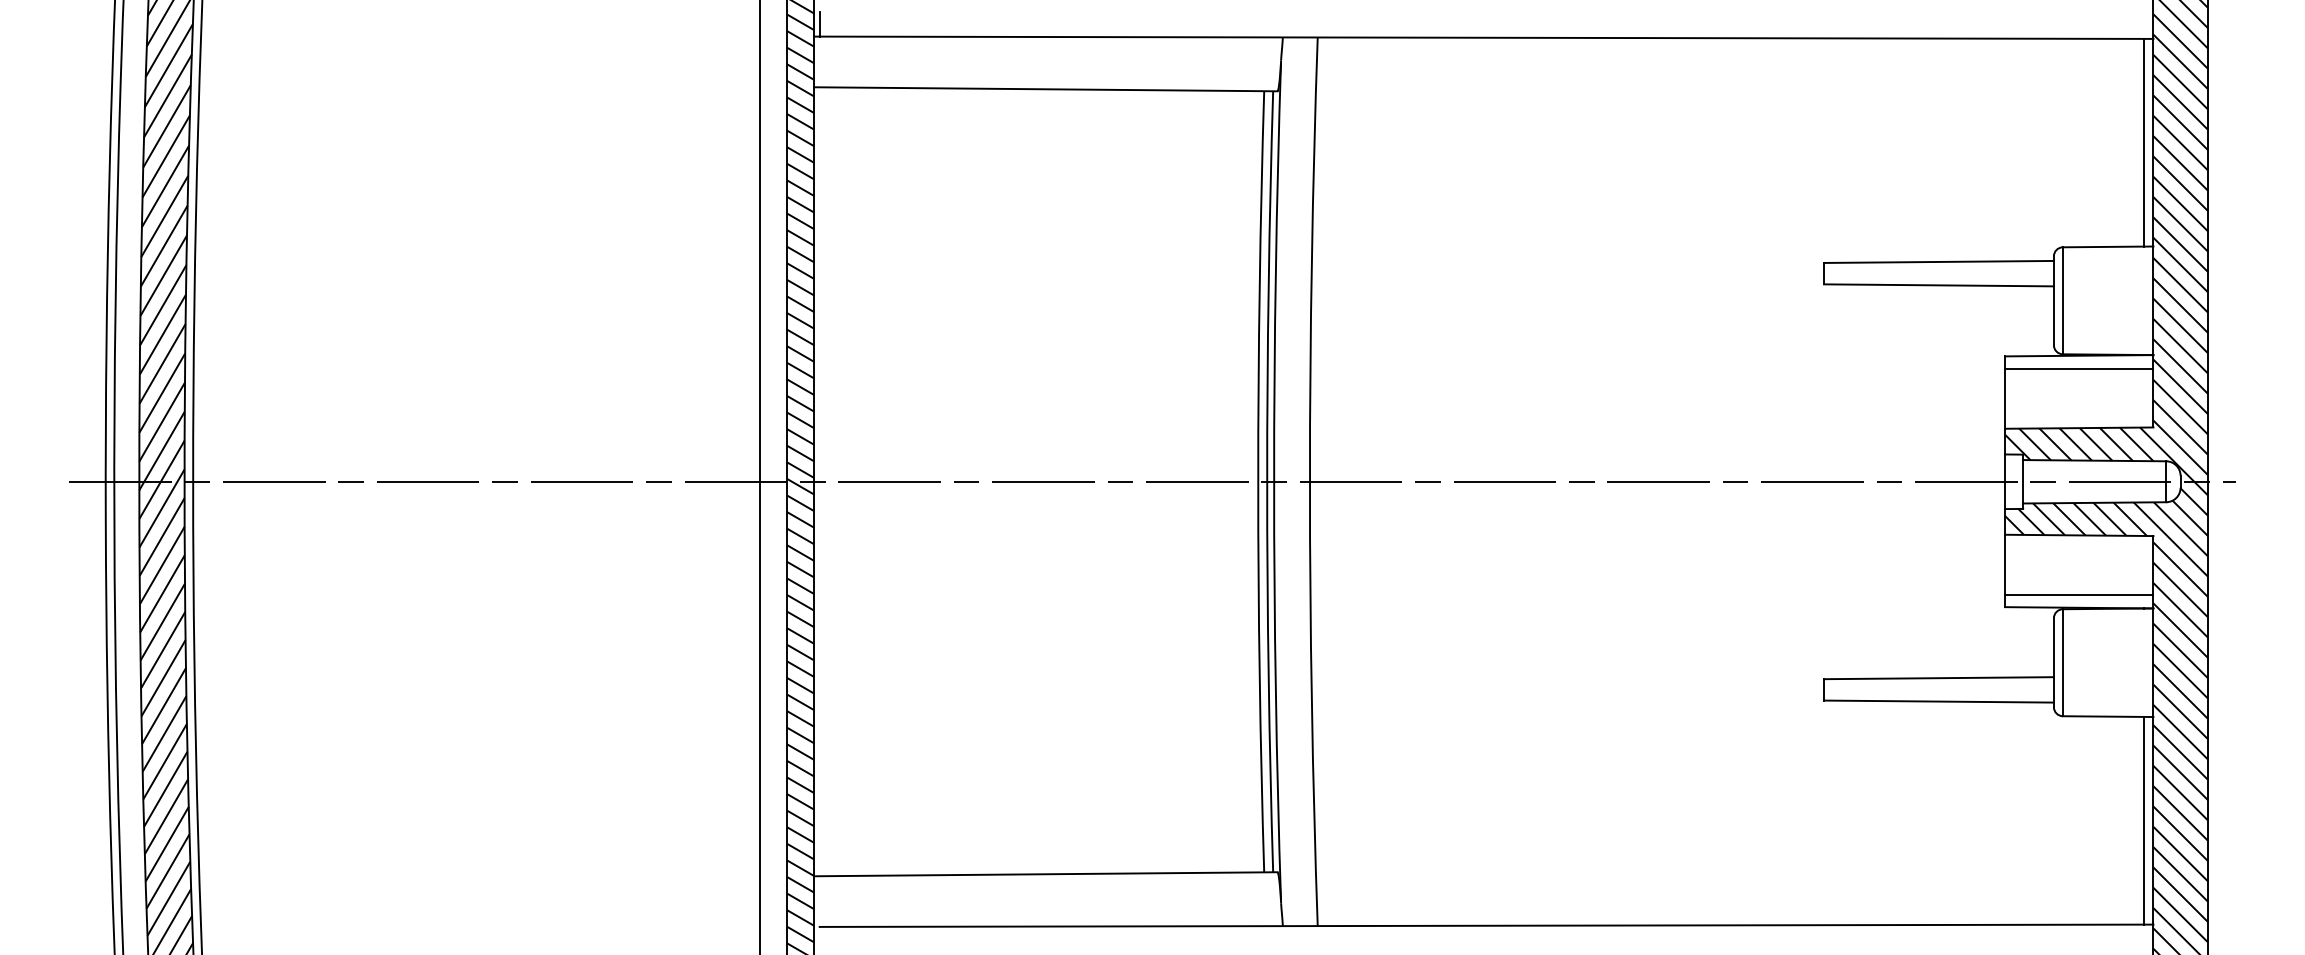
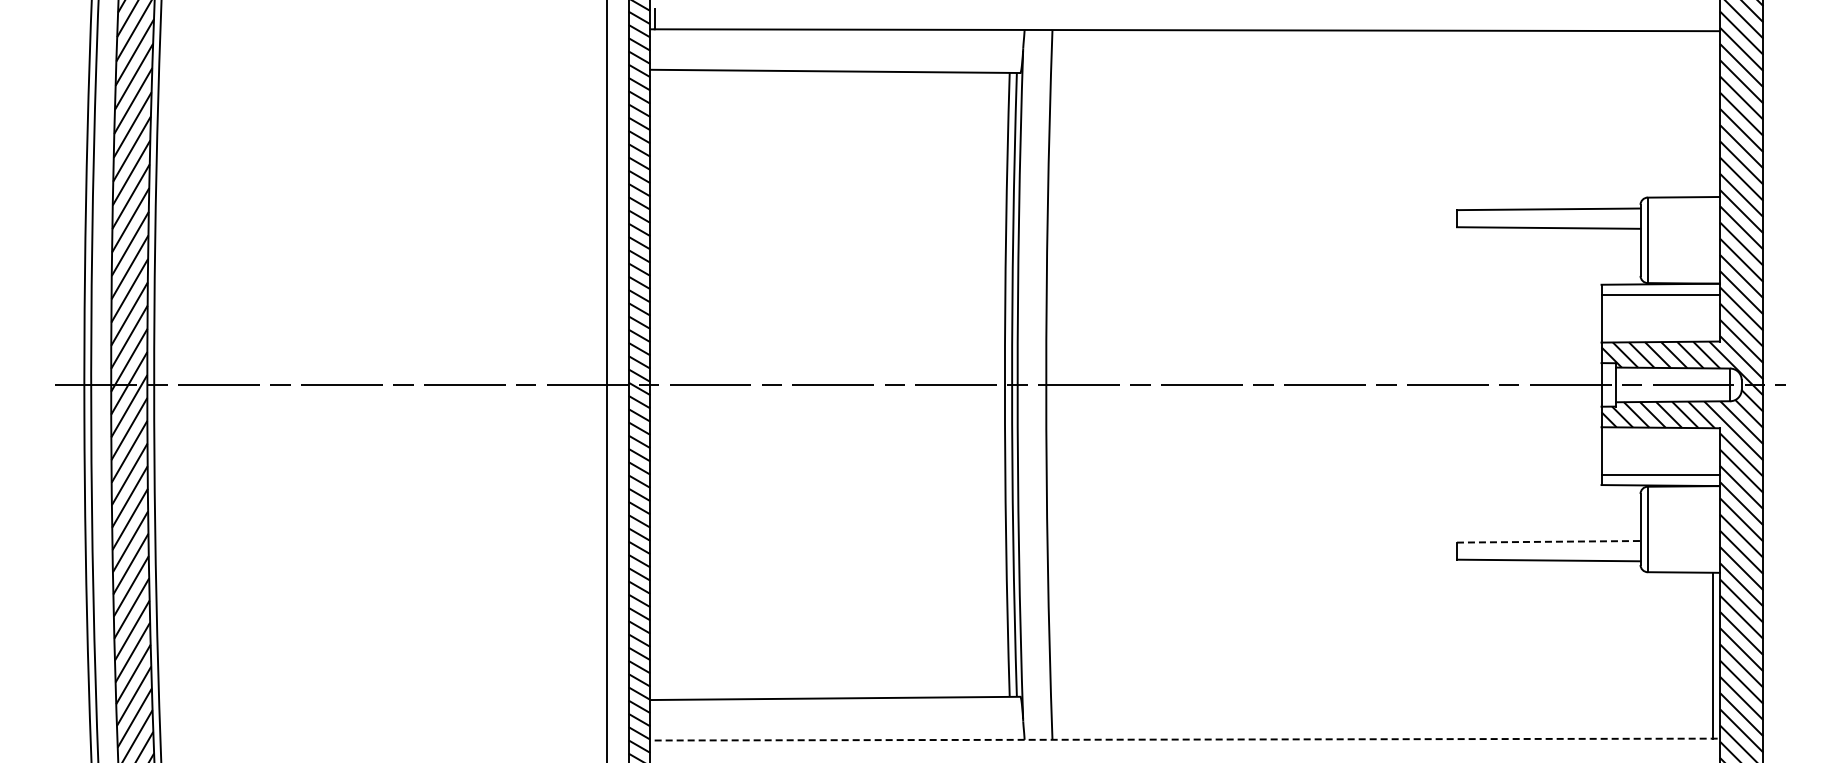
line: (2144, 143) -> (1712, 114), removed
line: (1938, 677) -> (1548, 541), solid -> dashed
line: (1486, 925) -> (1187, 739), solid -> dashed

